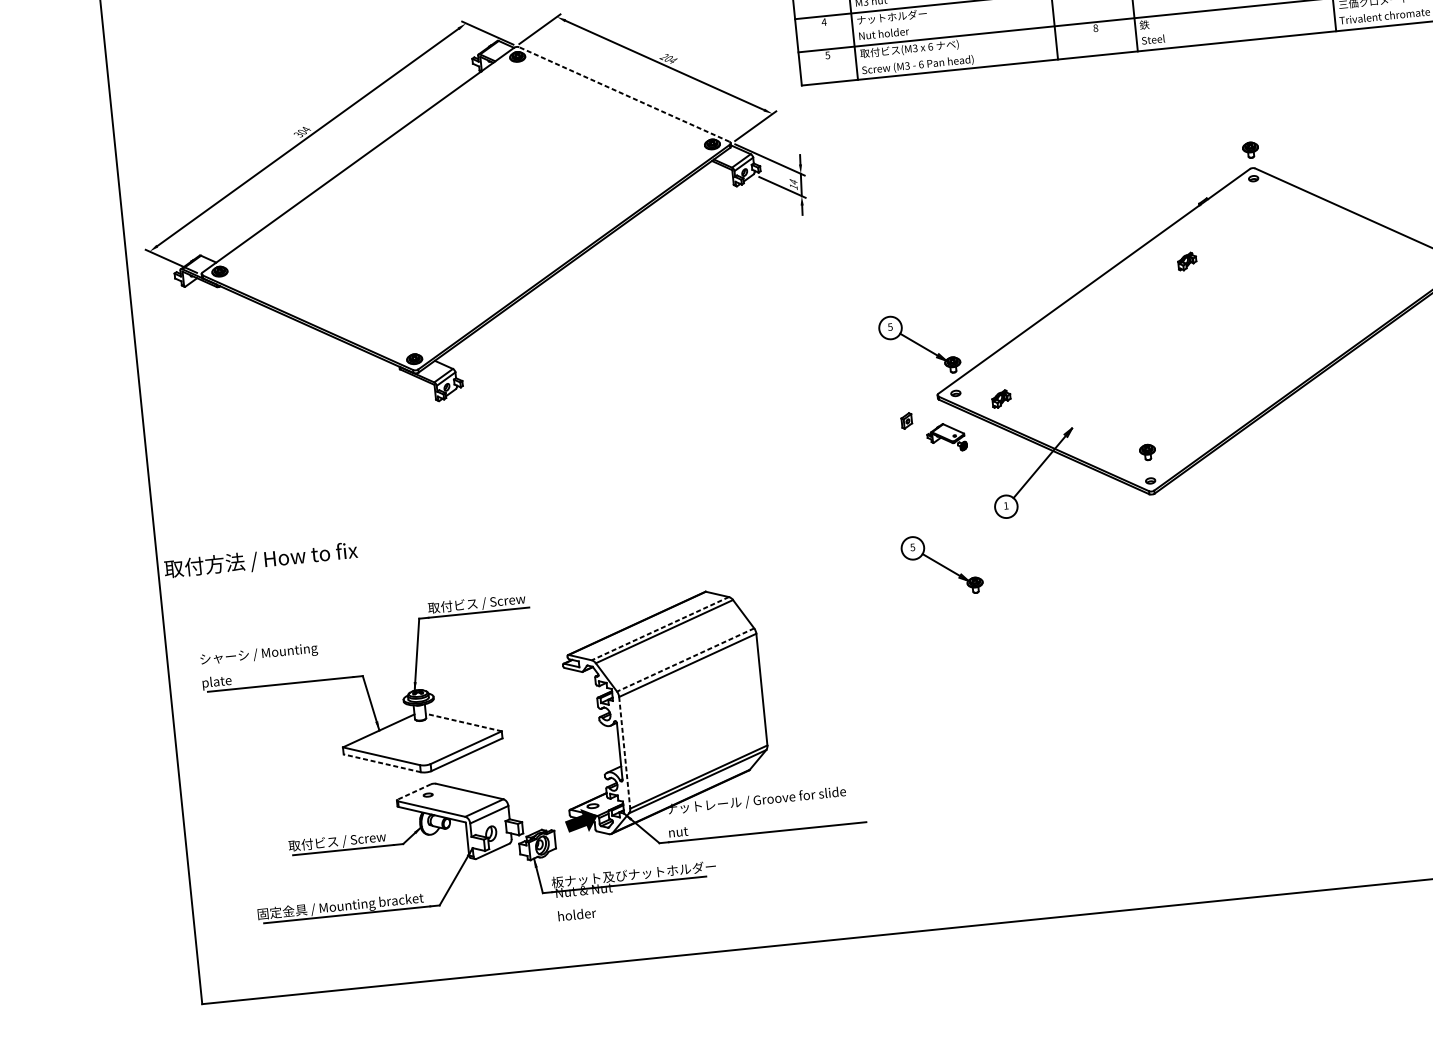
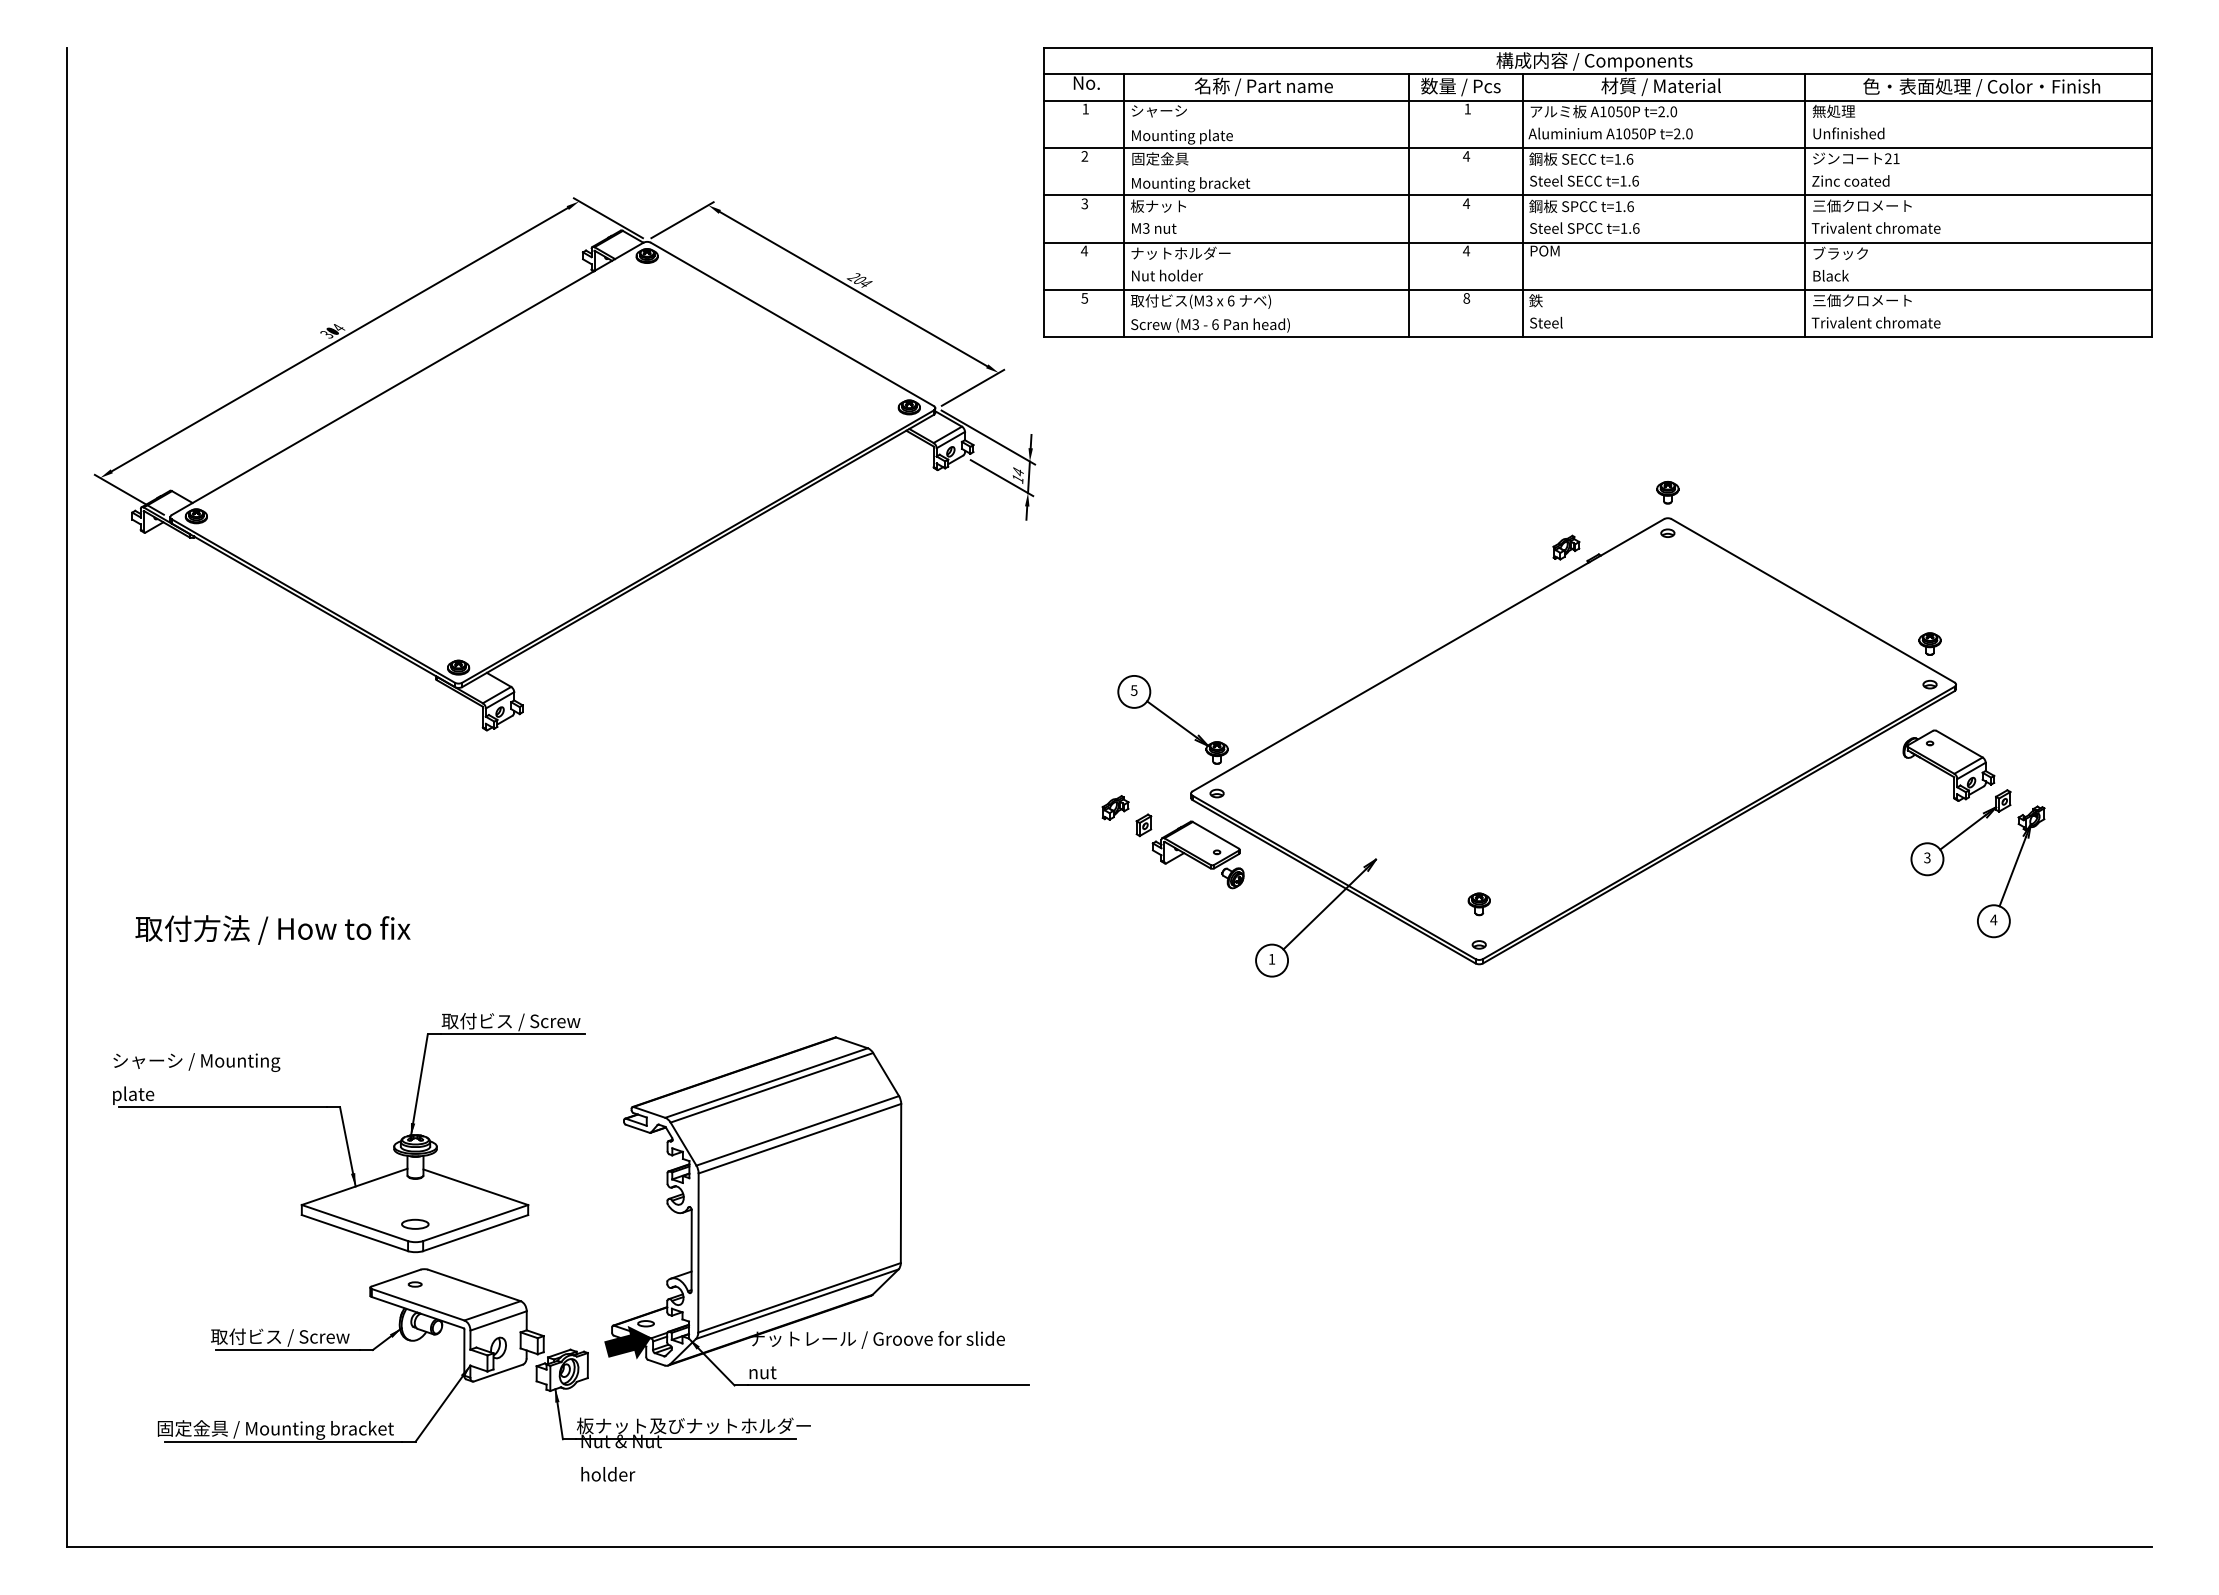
line: (623, 94) -> (791, 324), dashed -> solid
part: (1187, 261) -> (1566, 547), moved
part: (1001, 398) -> (1115, 807), moved
part: (946, 437) -> (1197, 854), size x1.67
text: (260, 560) -> (272, 929), moved
part: (941, 564) -> (1172, 1033), removed
line: (660, 629) -> (766, 1083), dashed -> solid
line: (685, 660) -> (797, 1131), dashed -> solid
line: (463, 722) -> (475, 1187), dashed -> solid
part: (424, 752) -> (415, 1223), added
line: (624, 753) -> (698, 1253), dashed -> solid
line: (381, 762) -> (354, 1232), dashed -> solid
line: (414, 792) -> (396, 1278), dashed -> solid

